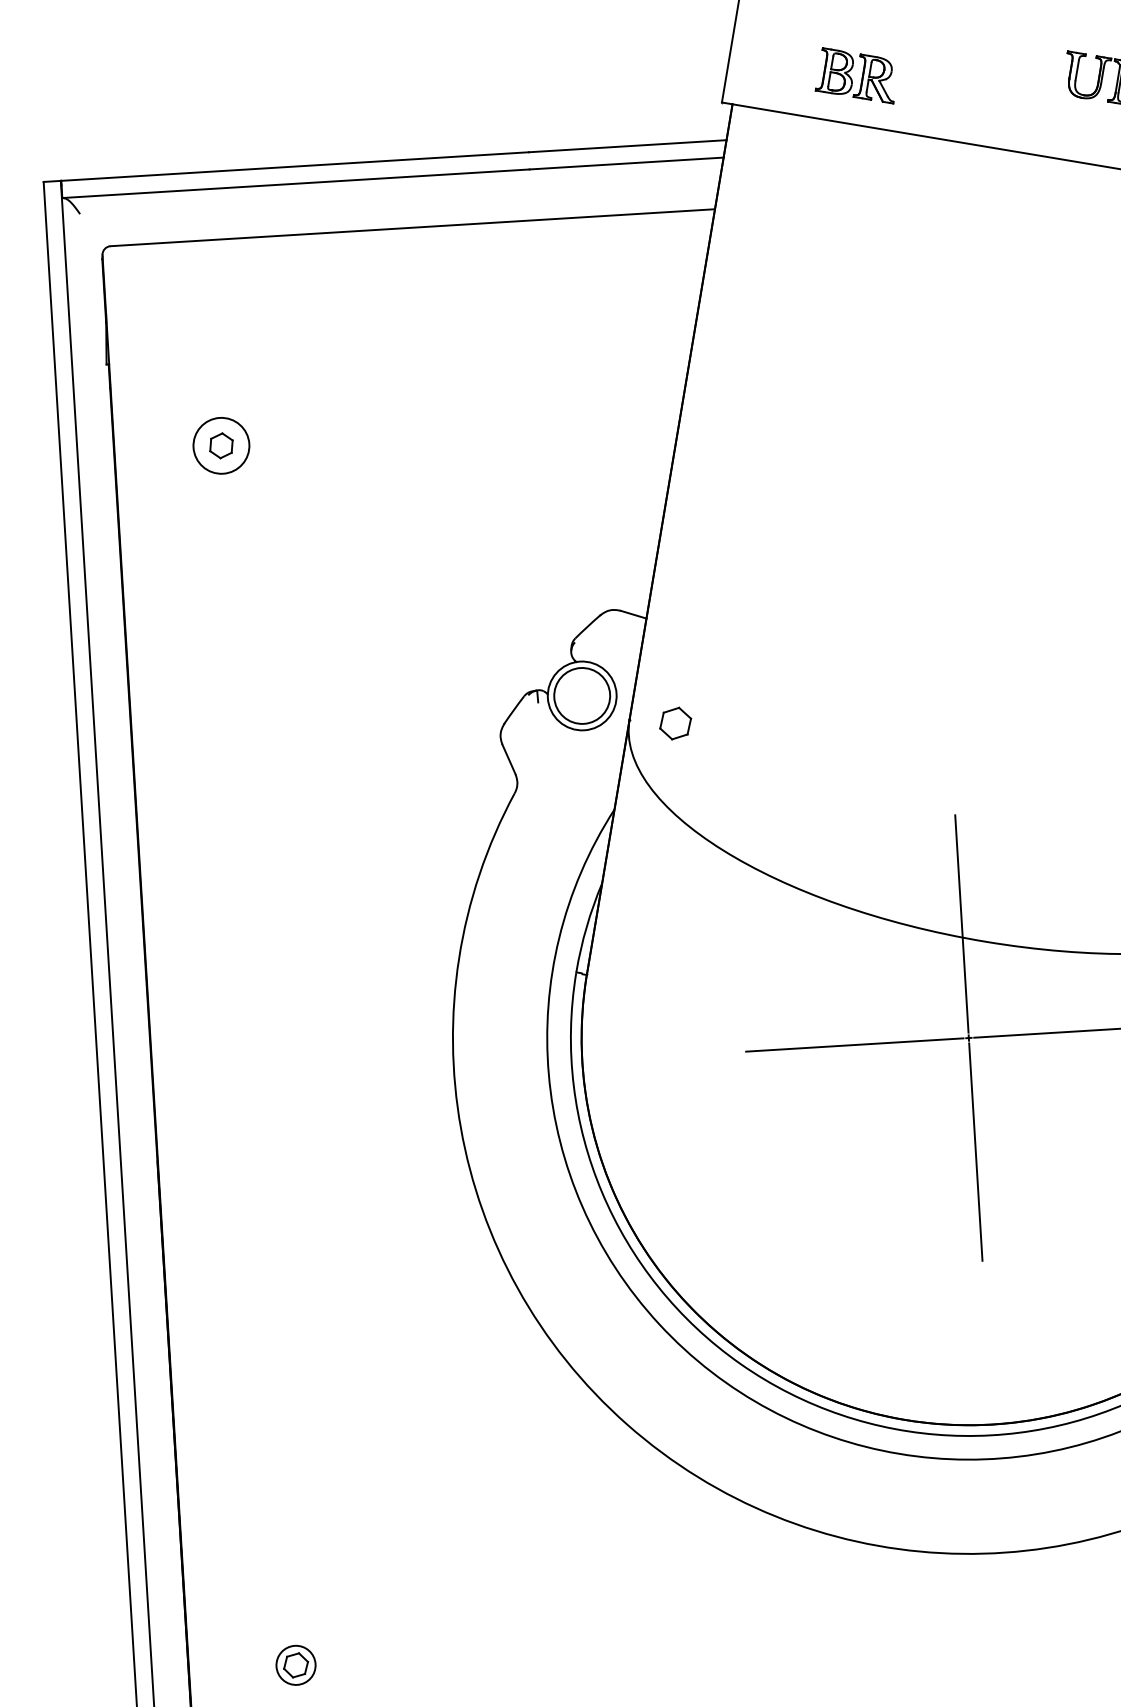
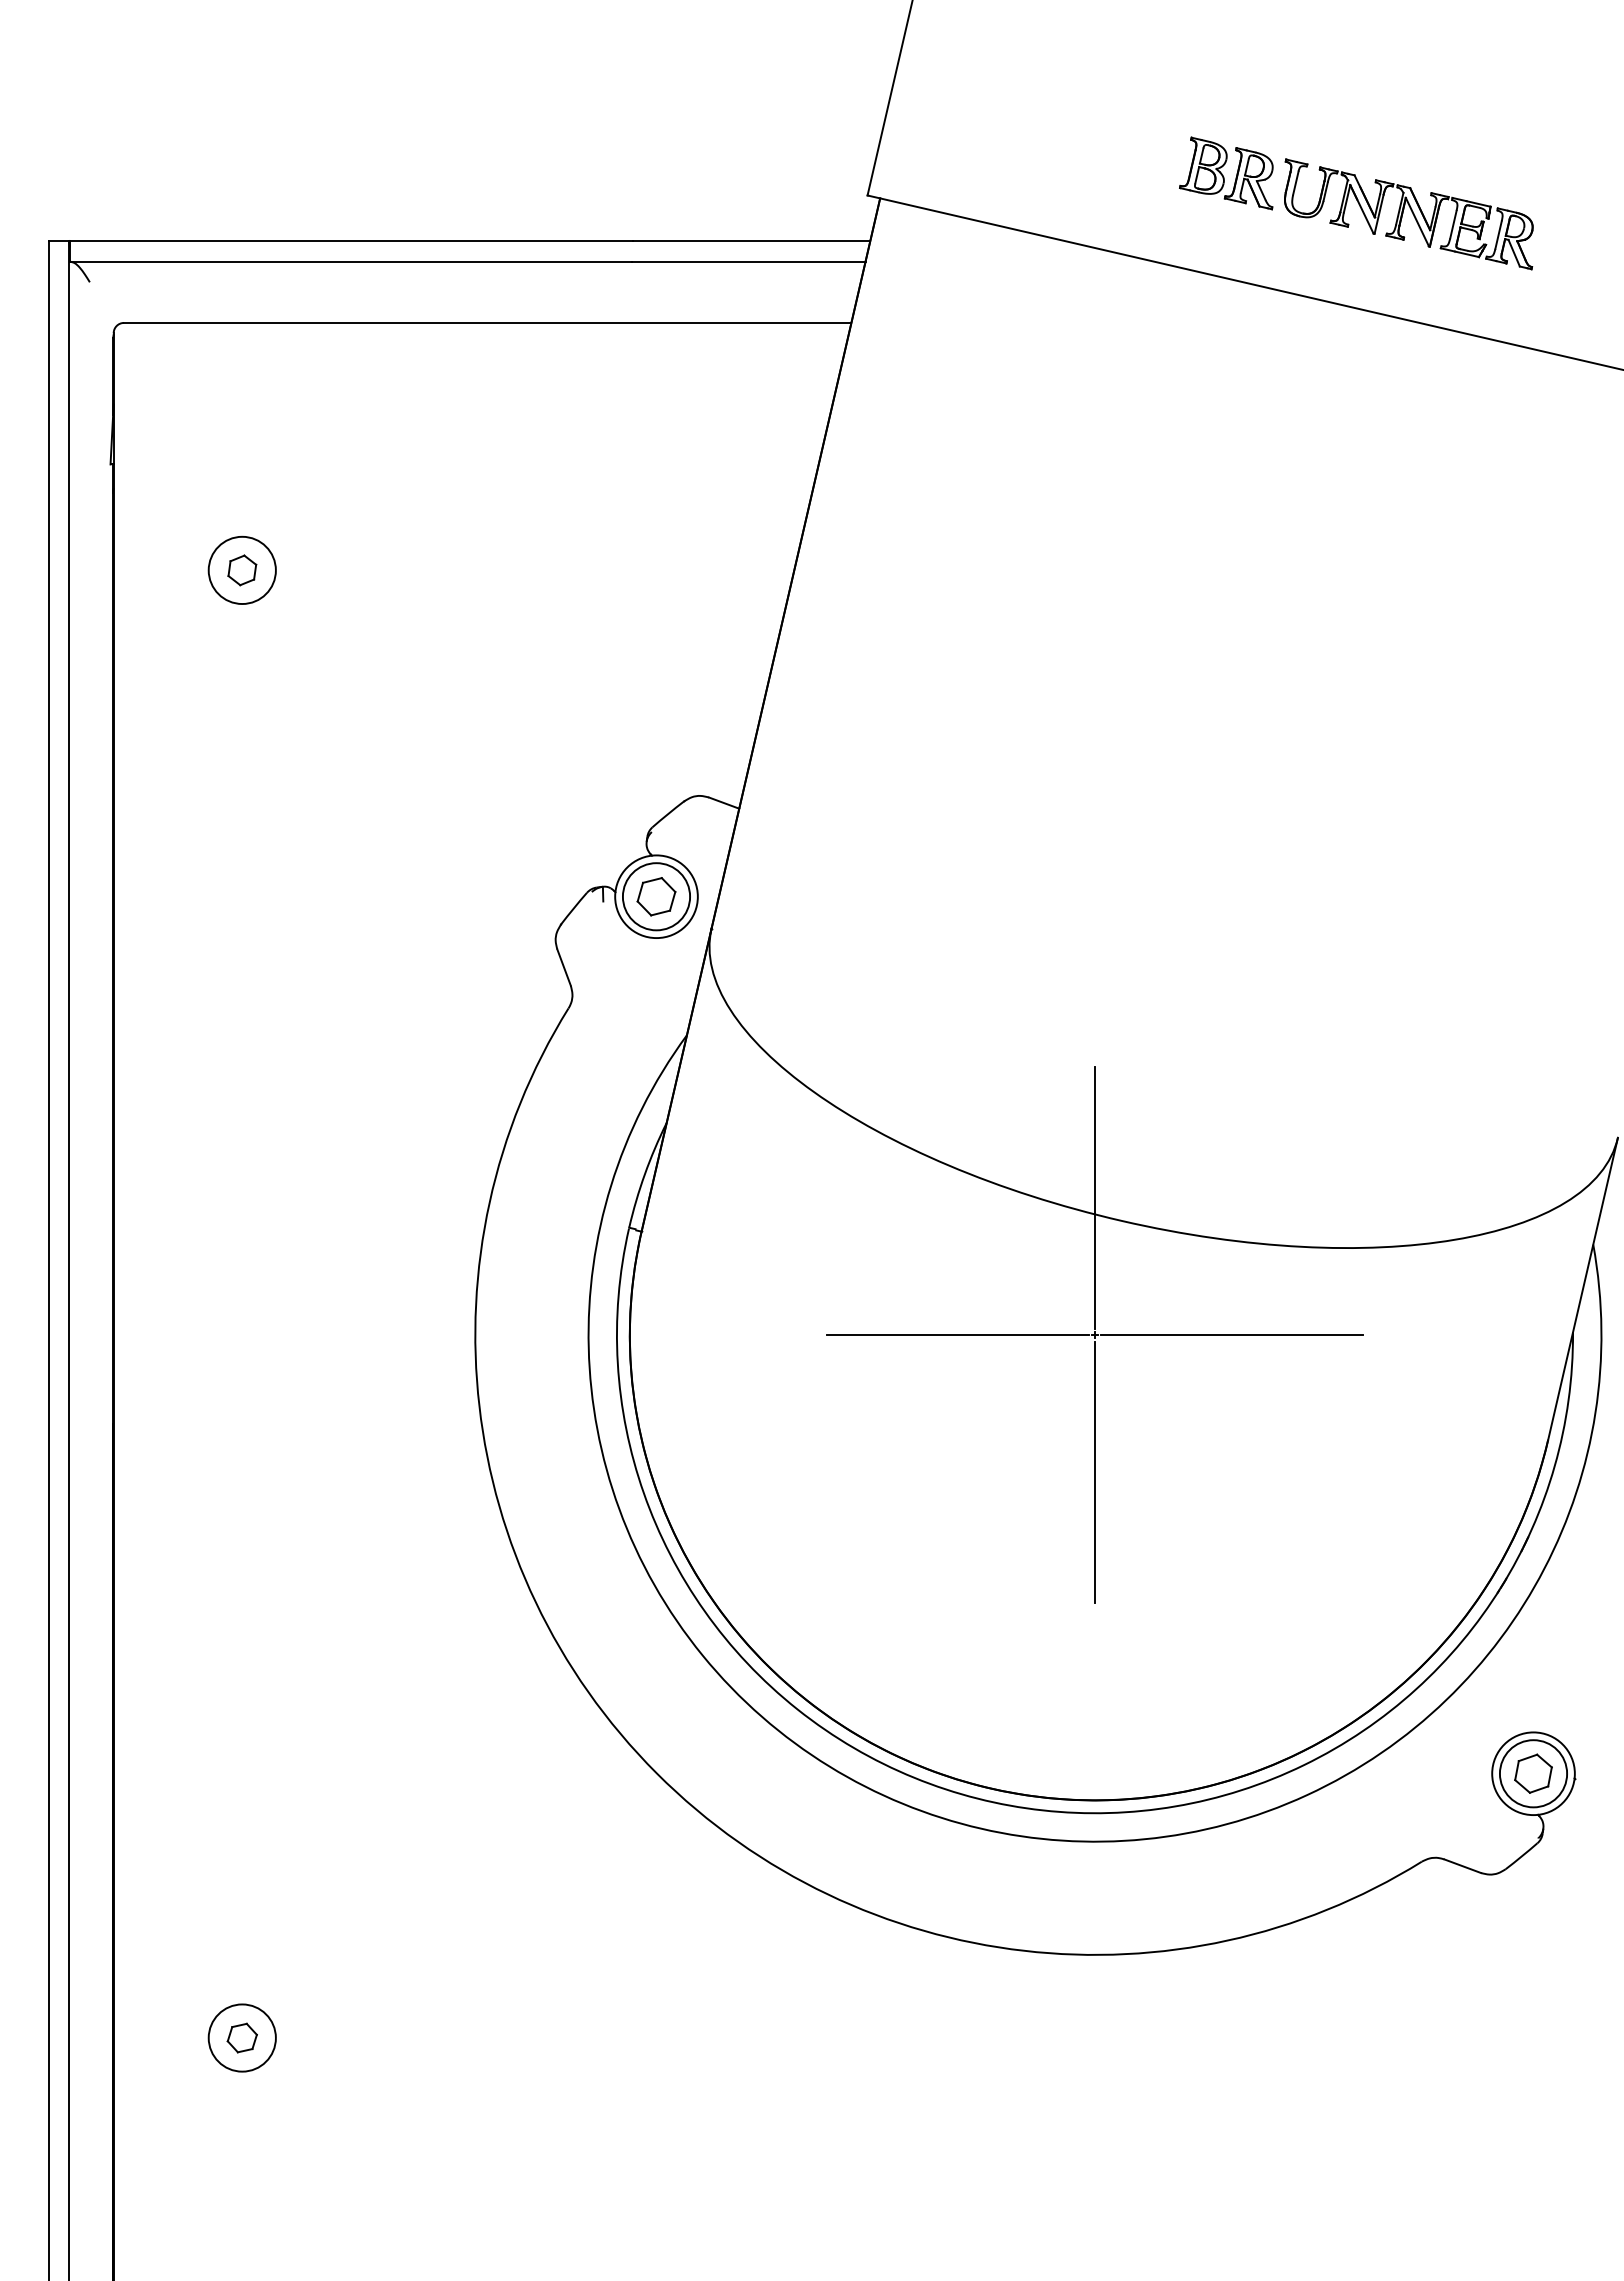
part: (853, 76) -> (1226, 173), moved
part: (675, 723) -> (656, 896), moved
circle: (295, 1664) -> (241, 2037), size x1.43

